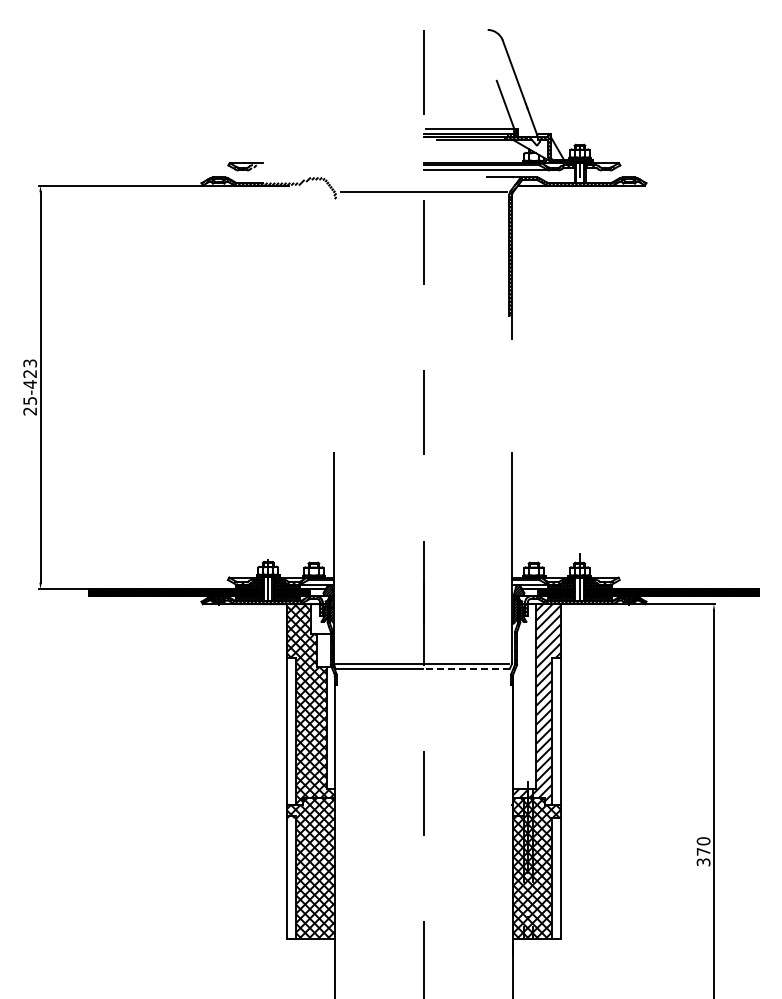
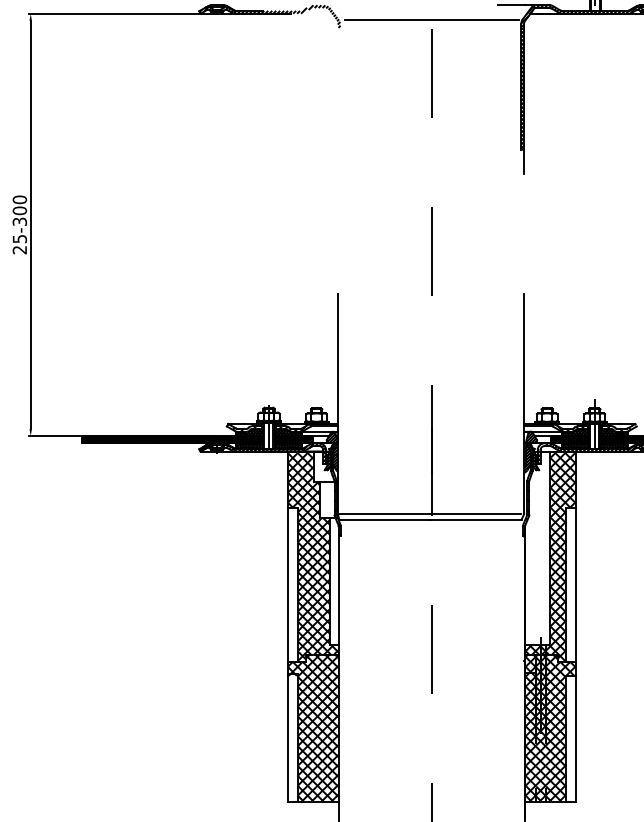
text: (30, 373) -> (20, 210), 25-423 -> 25-300
line: (465, 669) -> (475, 520), dashed -> solid
hatch: (537, 704) -> (550, 556), added

